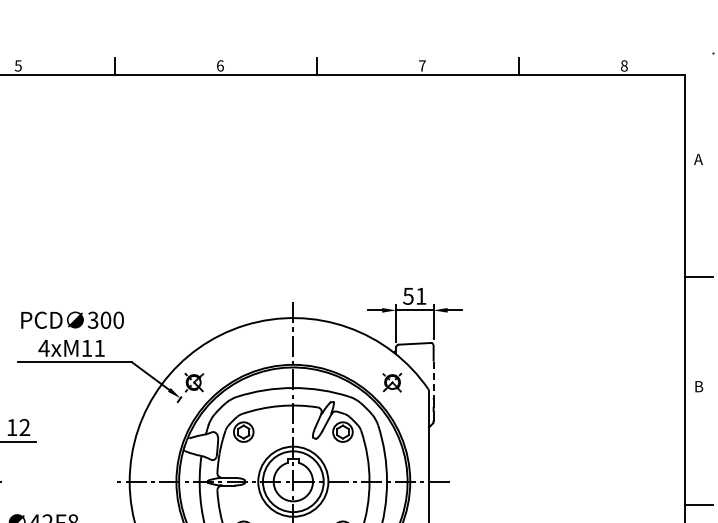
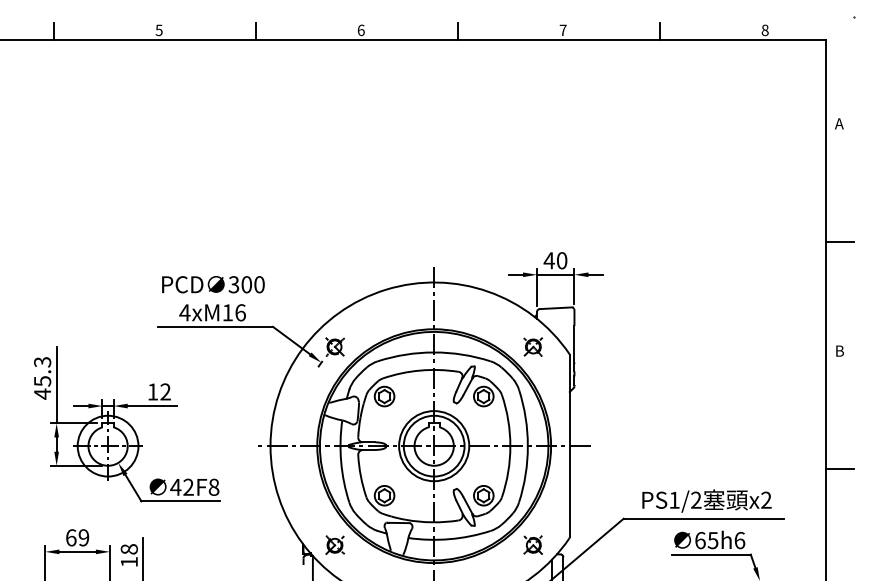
text: (414, 296) -> (555, 260), 51 -> 40
text: (99, 348) -> (240, 312), 4xM11 -> 4xM16
line: (433, 380) -> (574, 344), dashed -> solid

